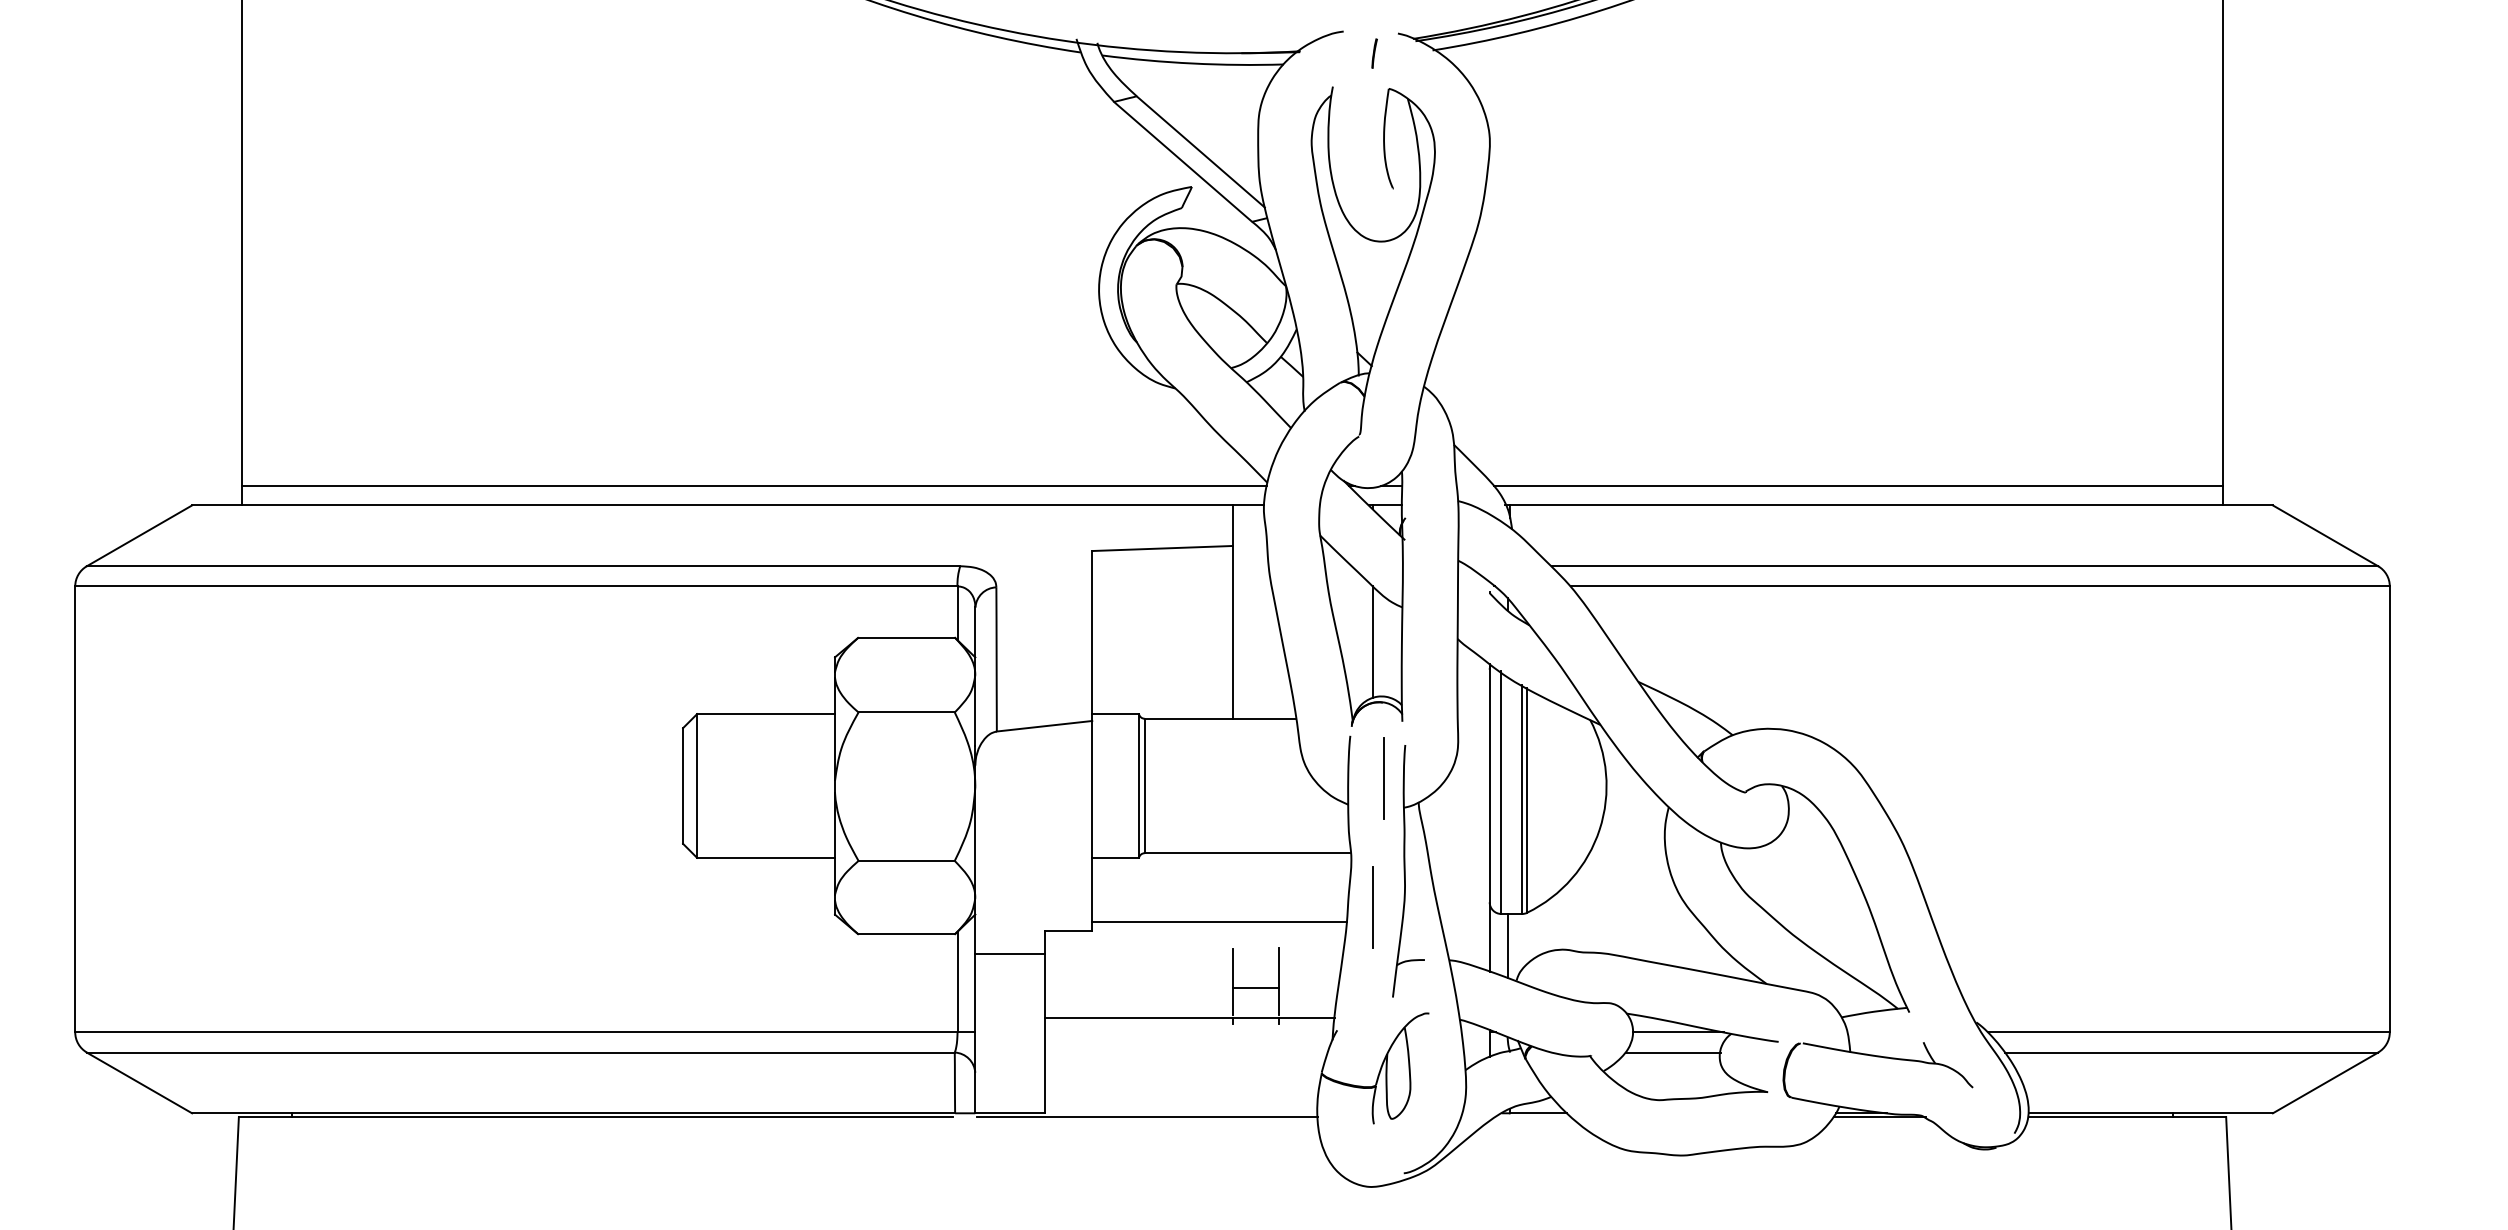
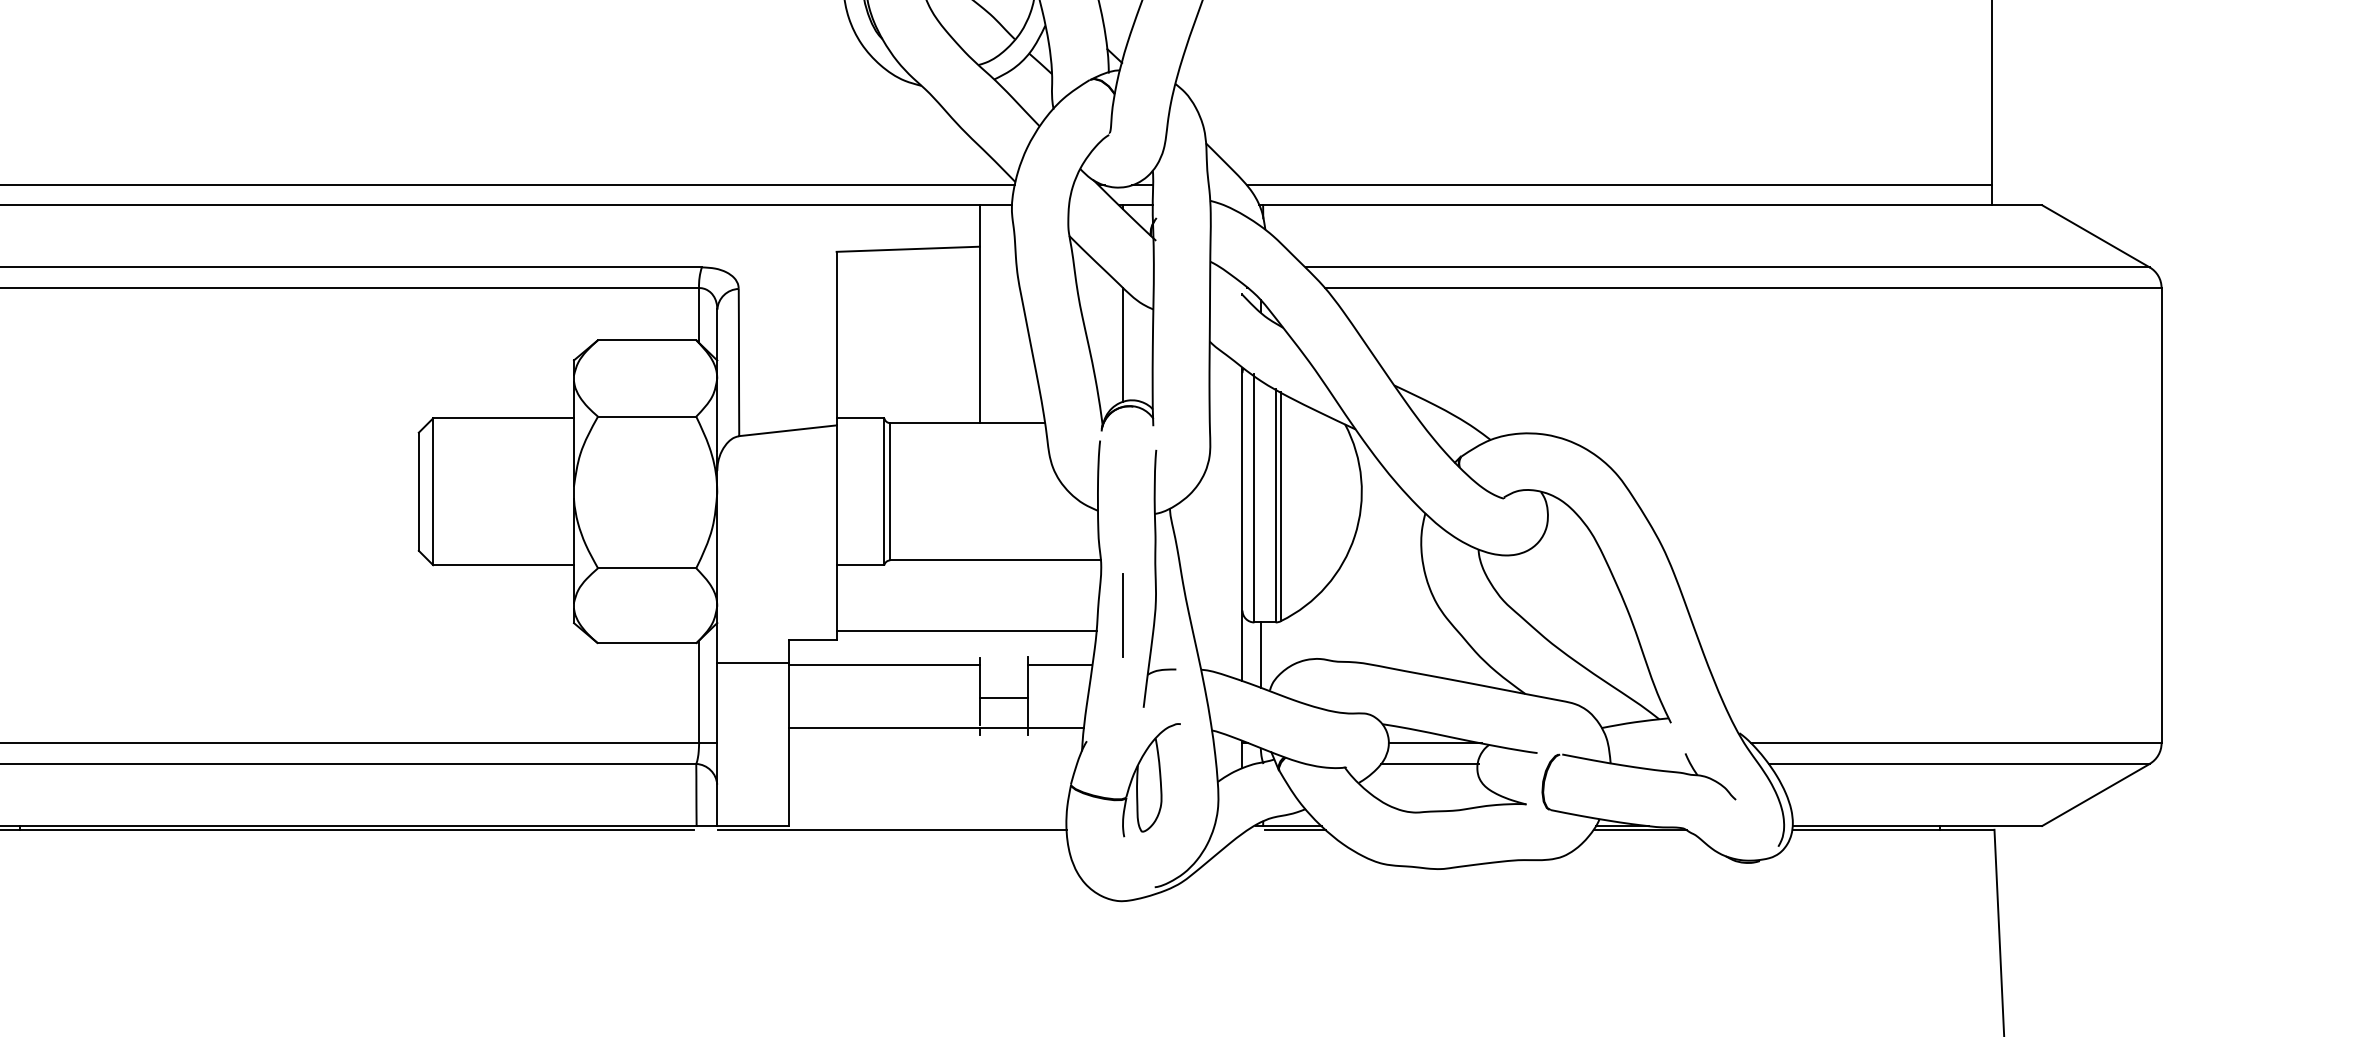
line: (1383, 778) -> (1134, 484), removed
line: (1138, 956) -> (883, 665), added
line: (1310, 956) -> (1059, 665), added
line: (1541, 1117) -> (1295, 830), added

